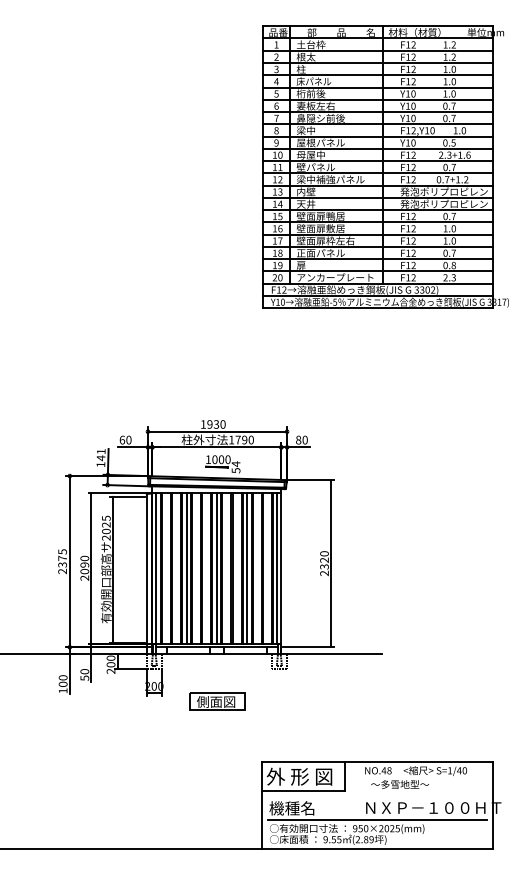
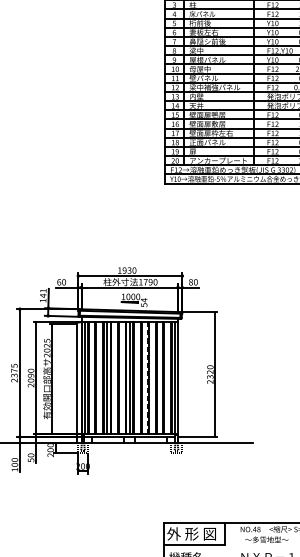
line: (241, 568) -> (148, 378), solid -> dashed
line: (247, 568) -> (152, 378), removed
part: (217, 701) -> (130, 477), removed

